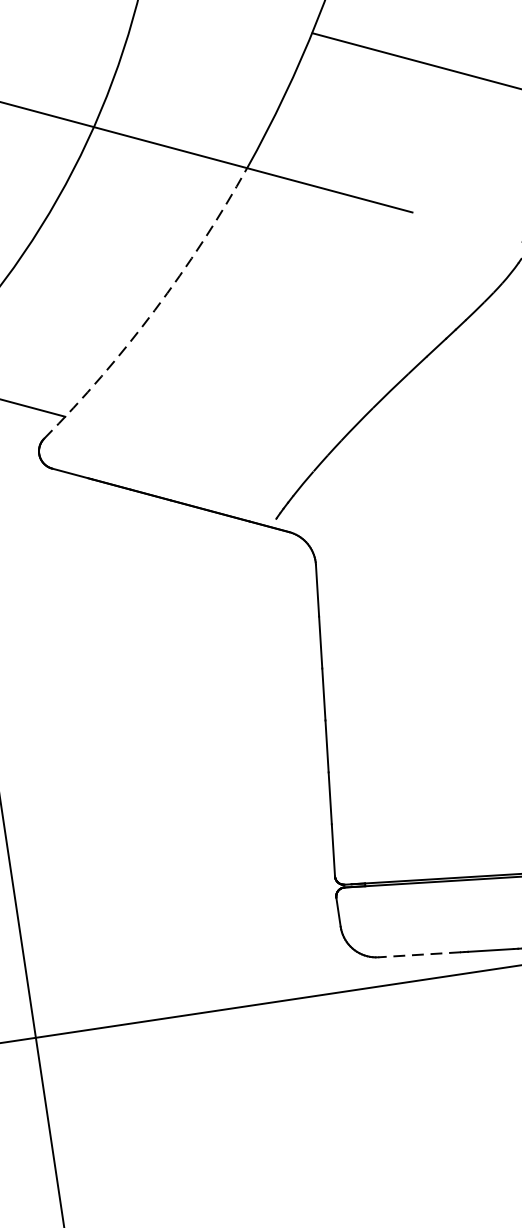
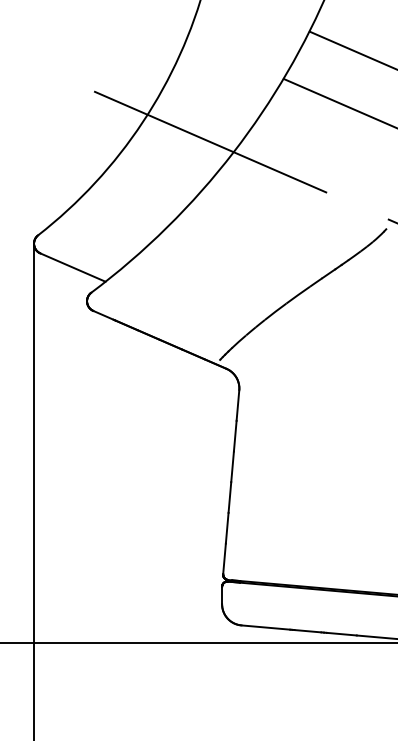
arc: (155, 310) -> (167, 227), dashed -> solid
line: (419, 954) -> (265, 627), dashed -> solid

